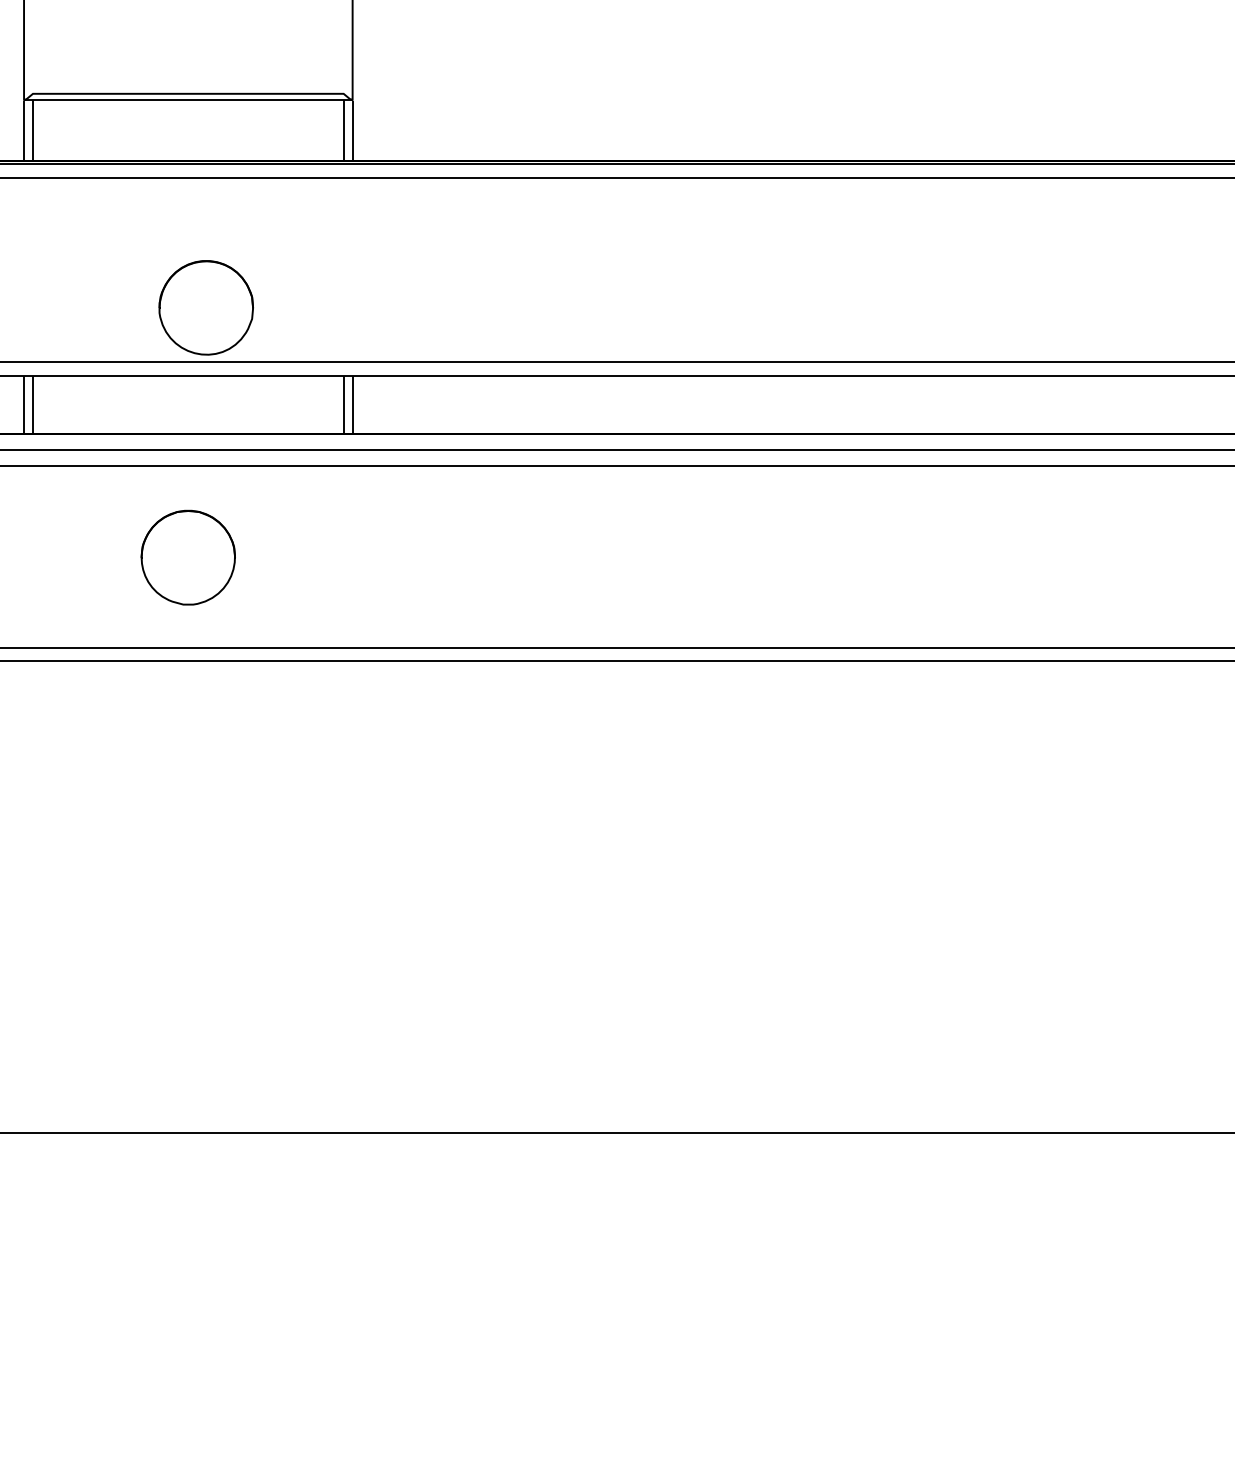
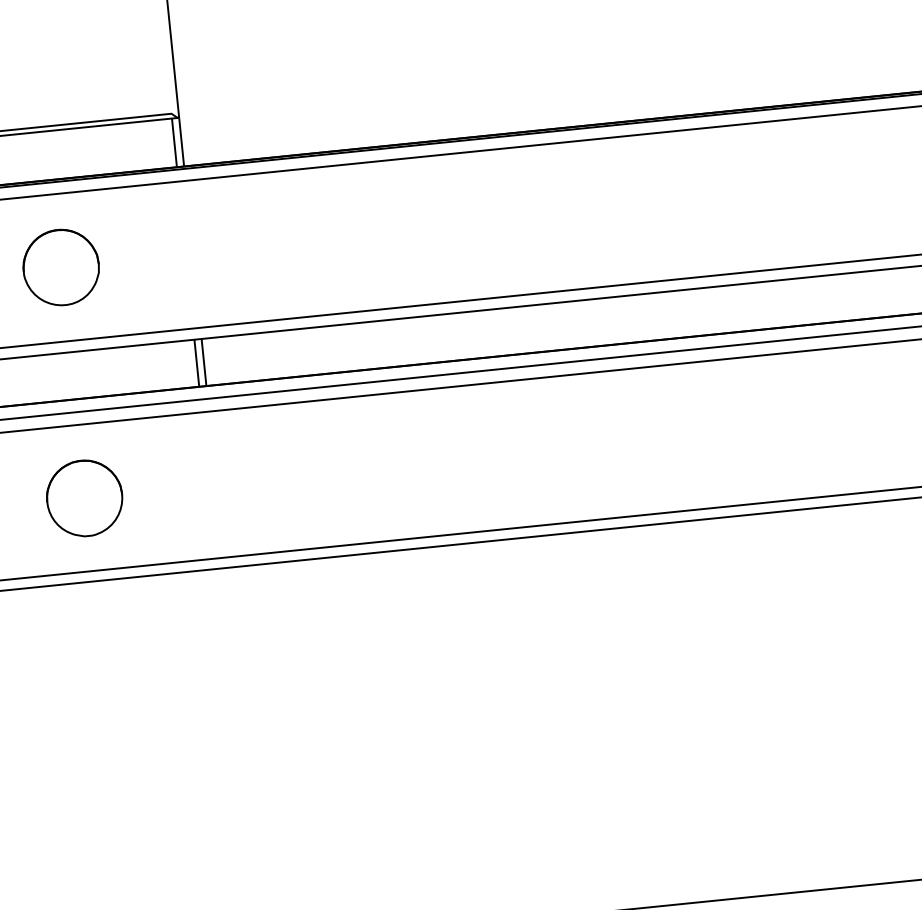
part: (205, 307) -> (60, 267), moved

